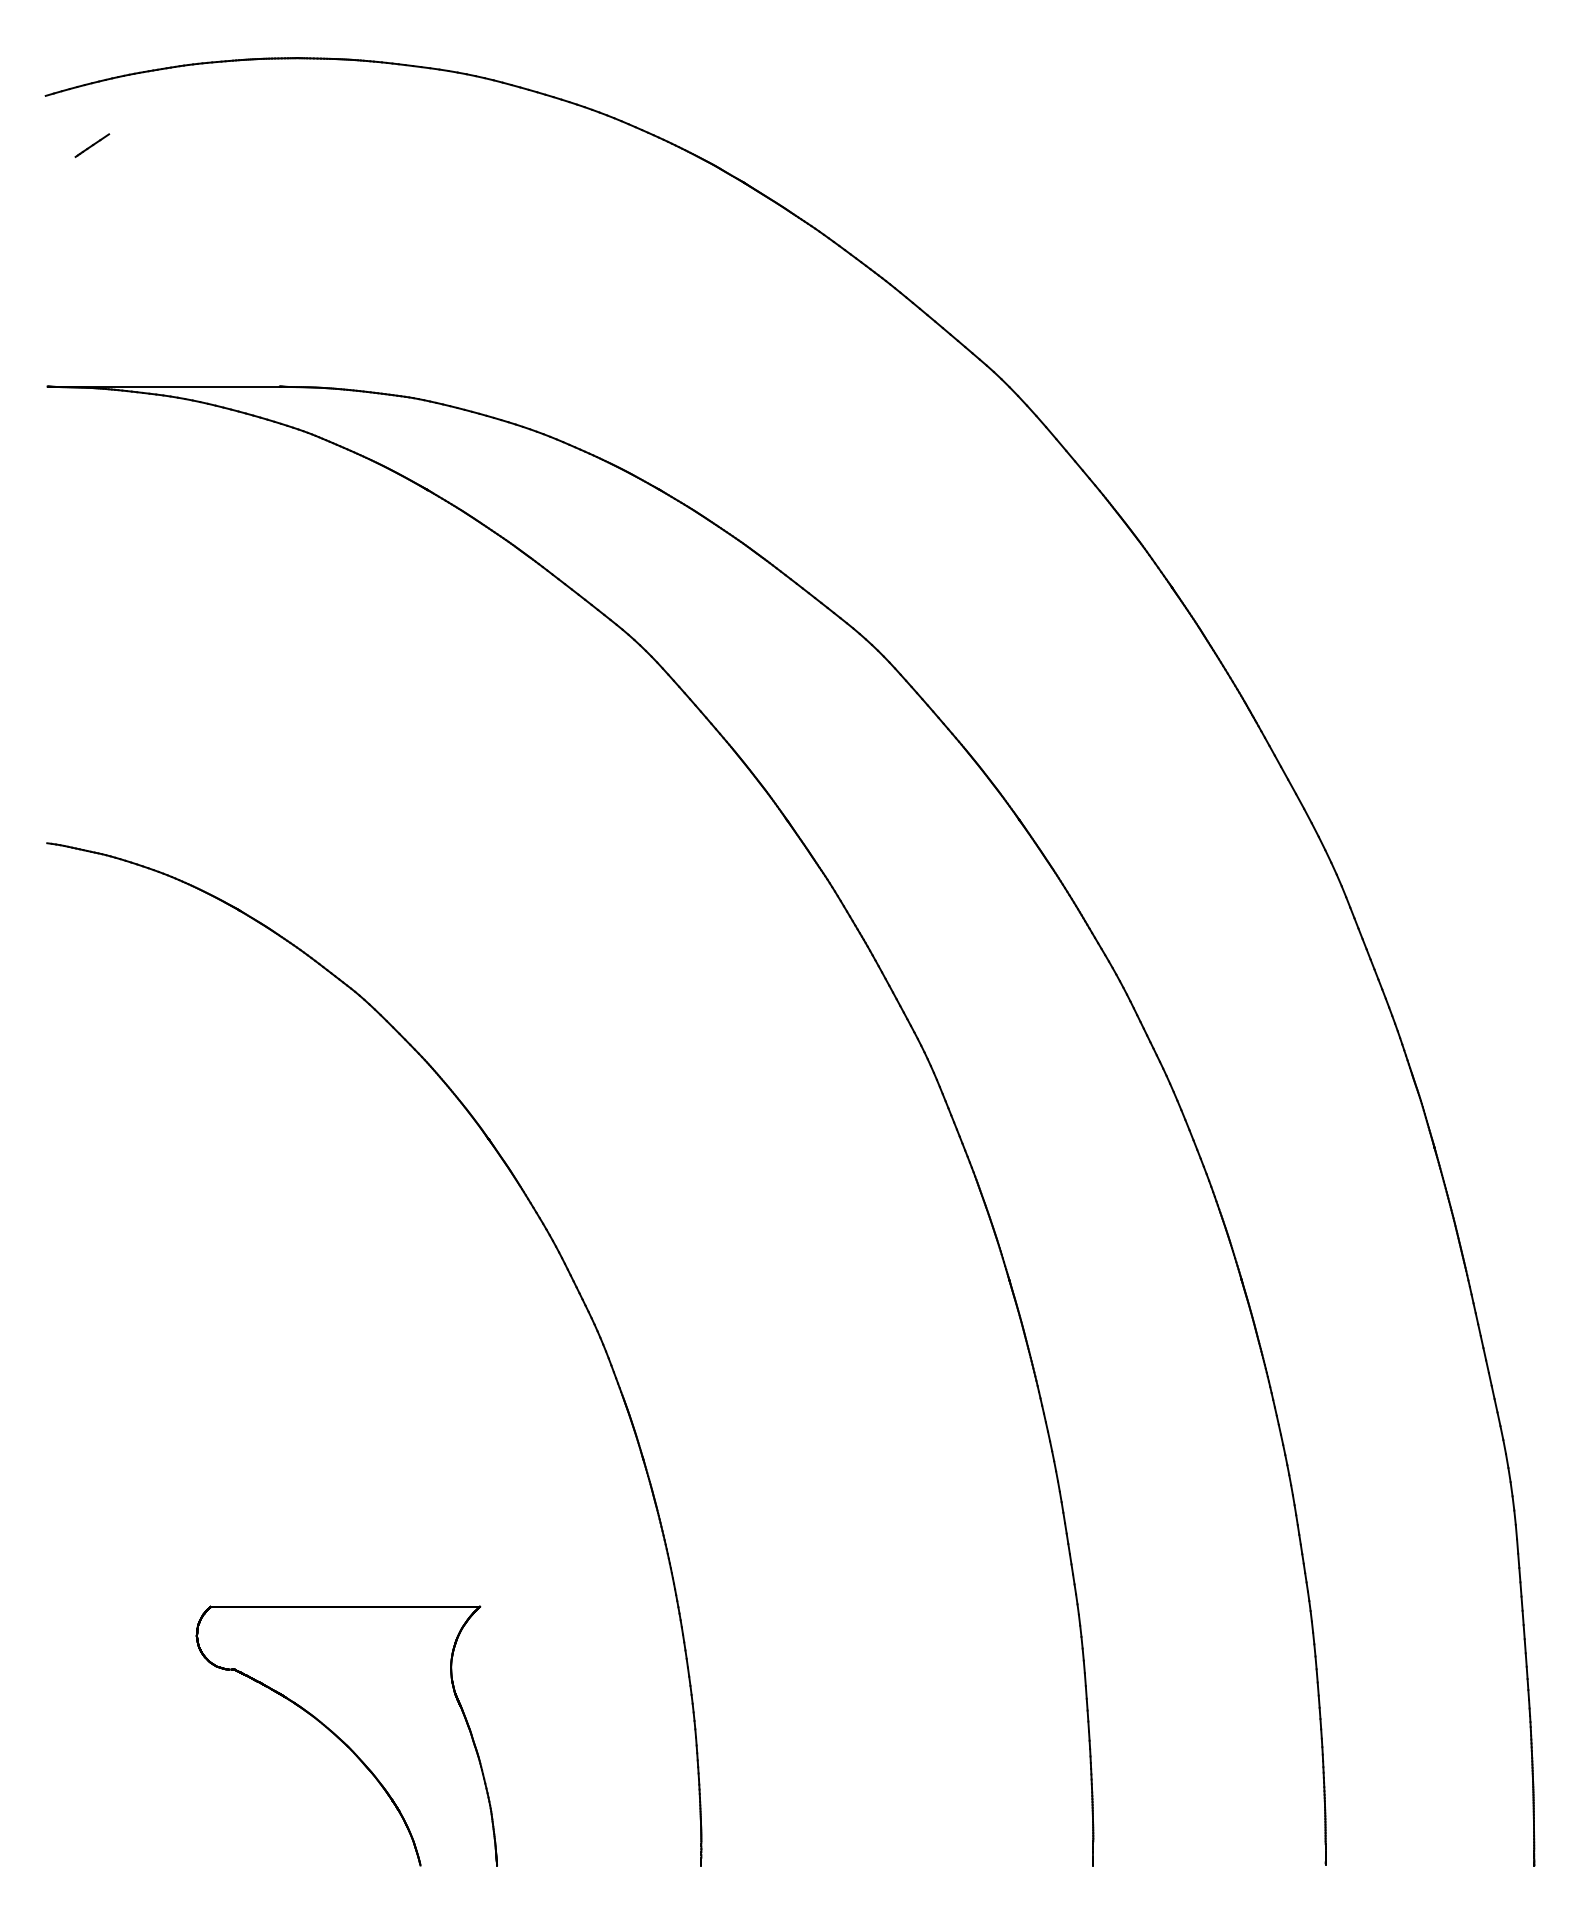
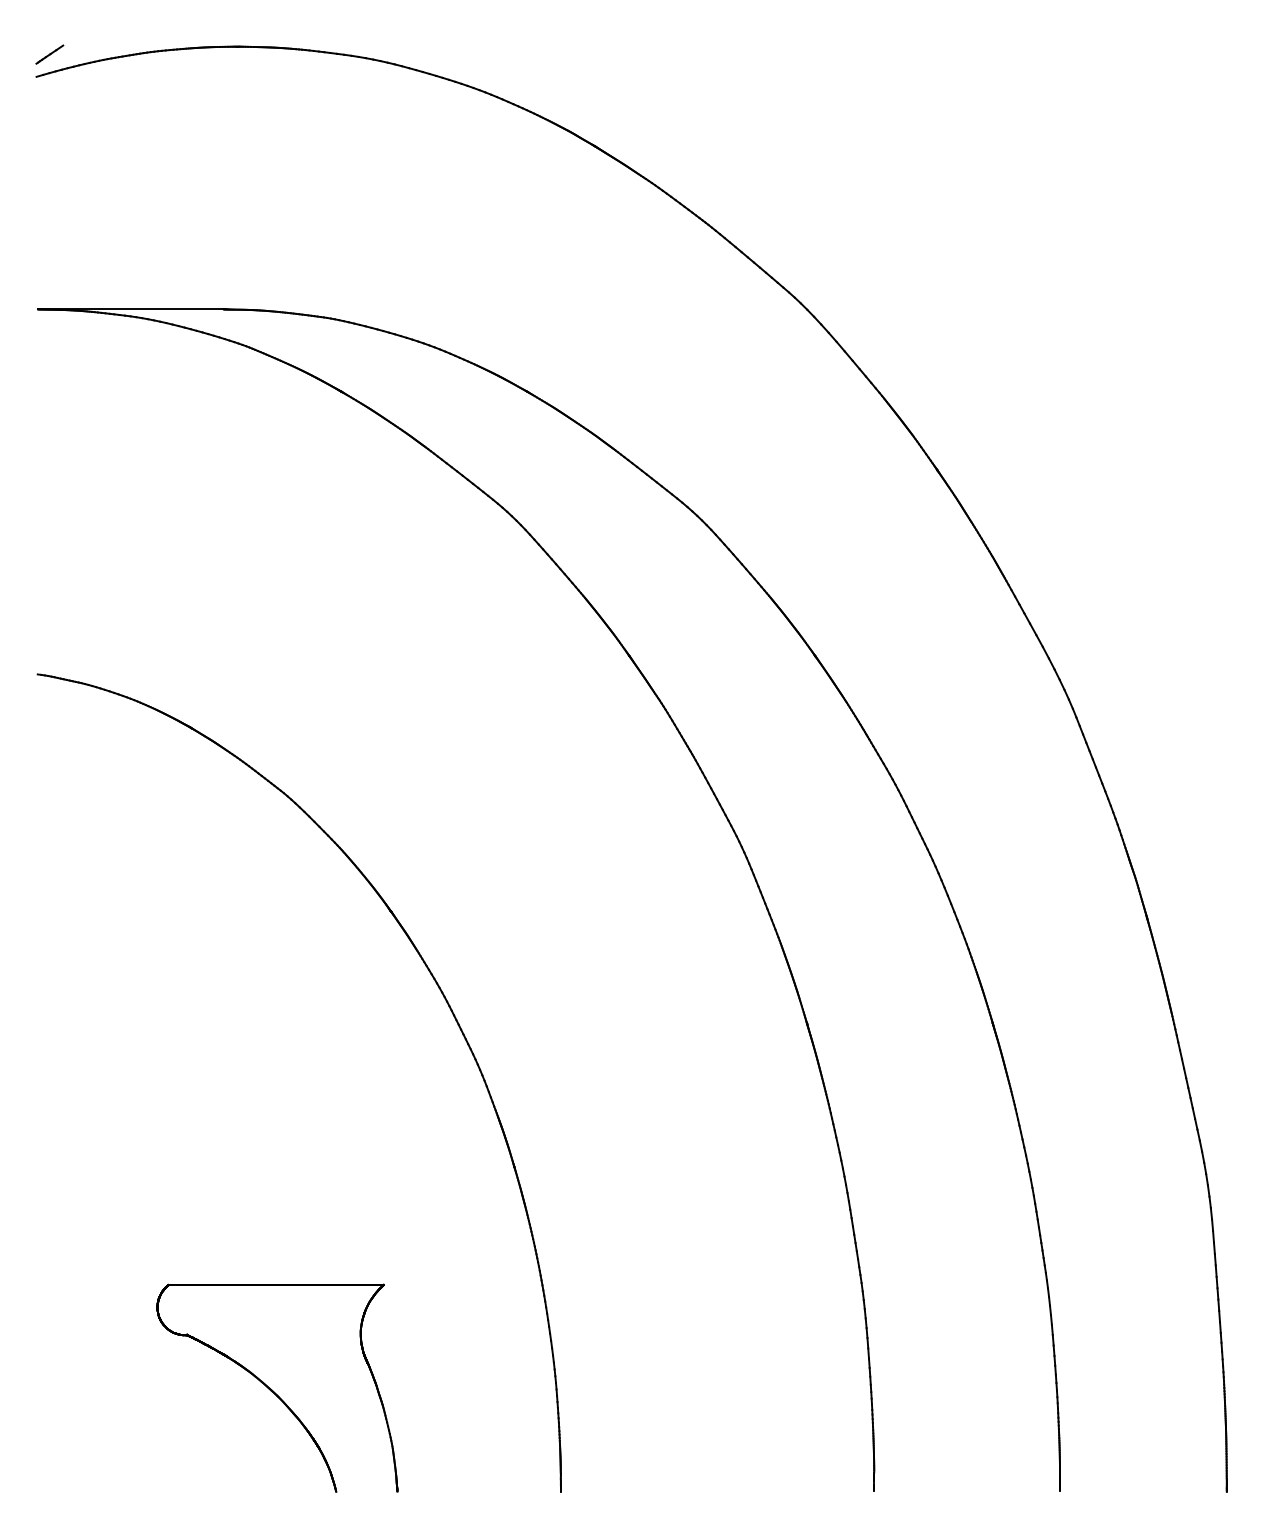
line: (91, 145) -> (49, 54), moved

